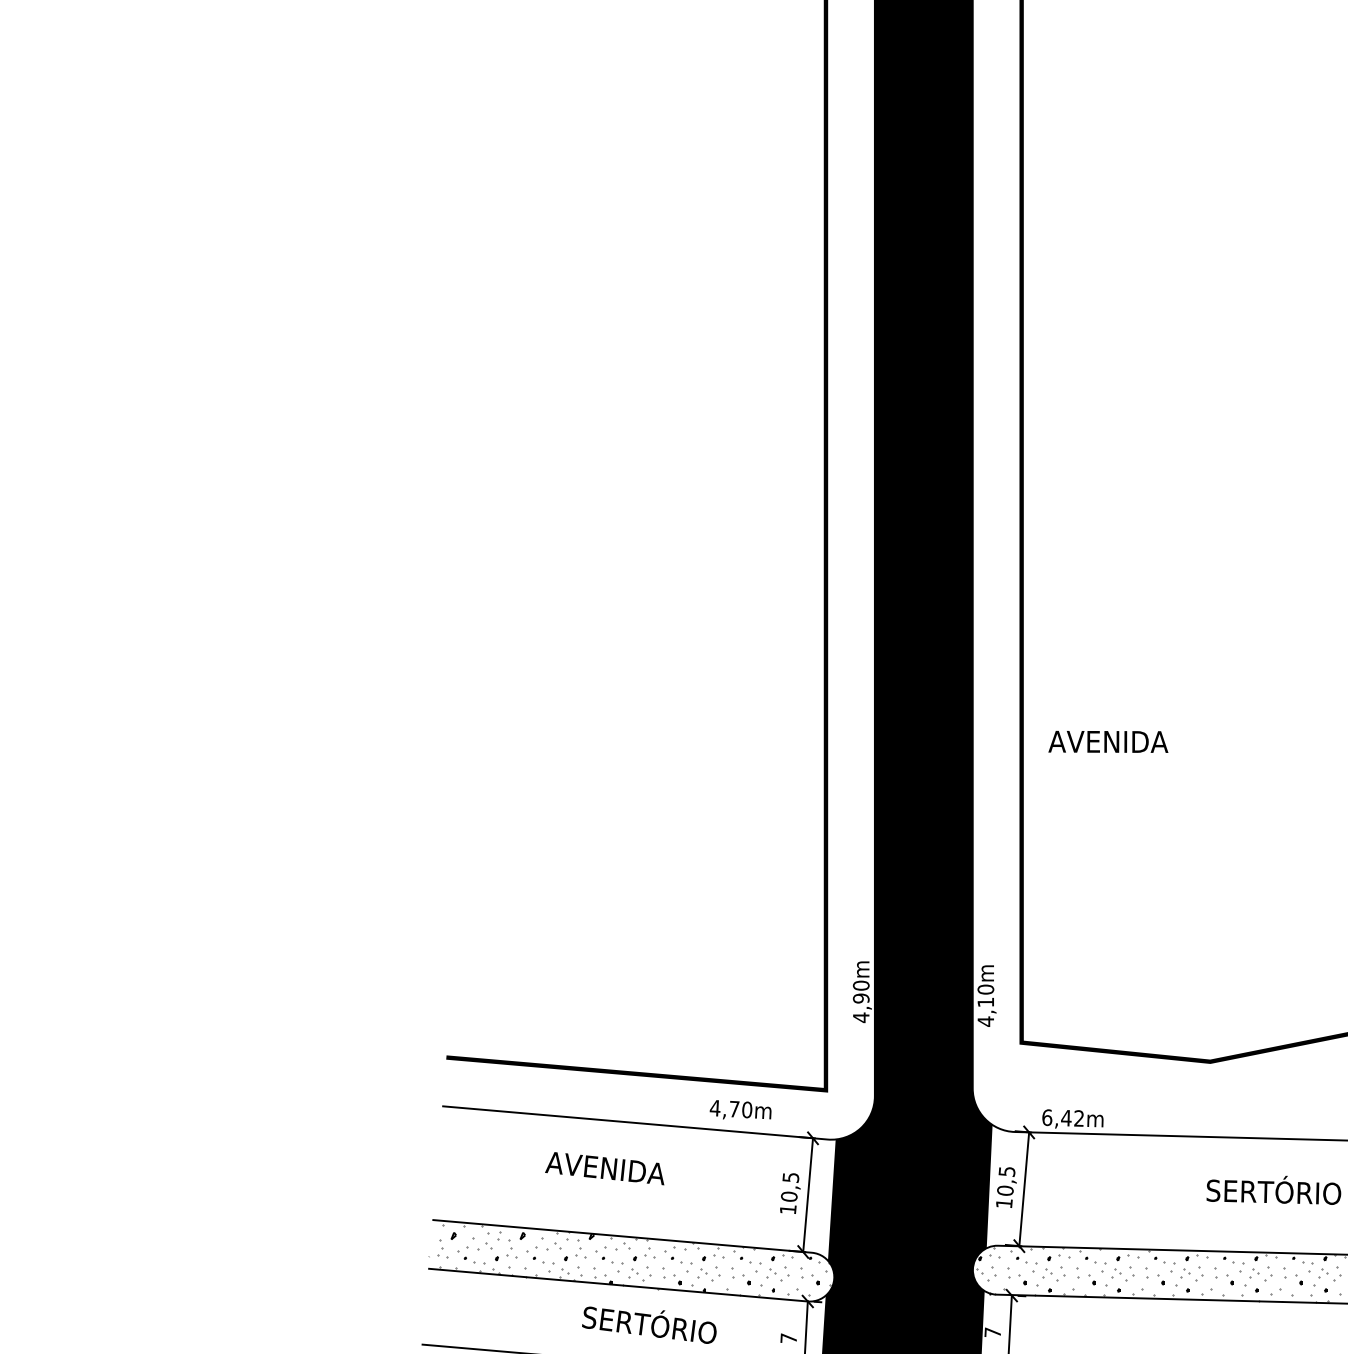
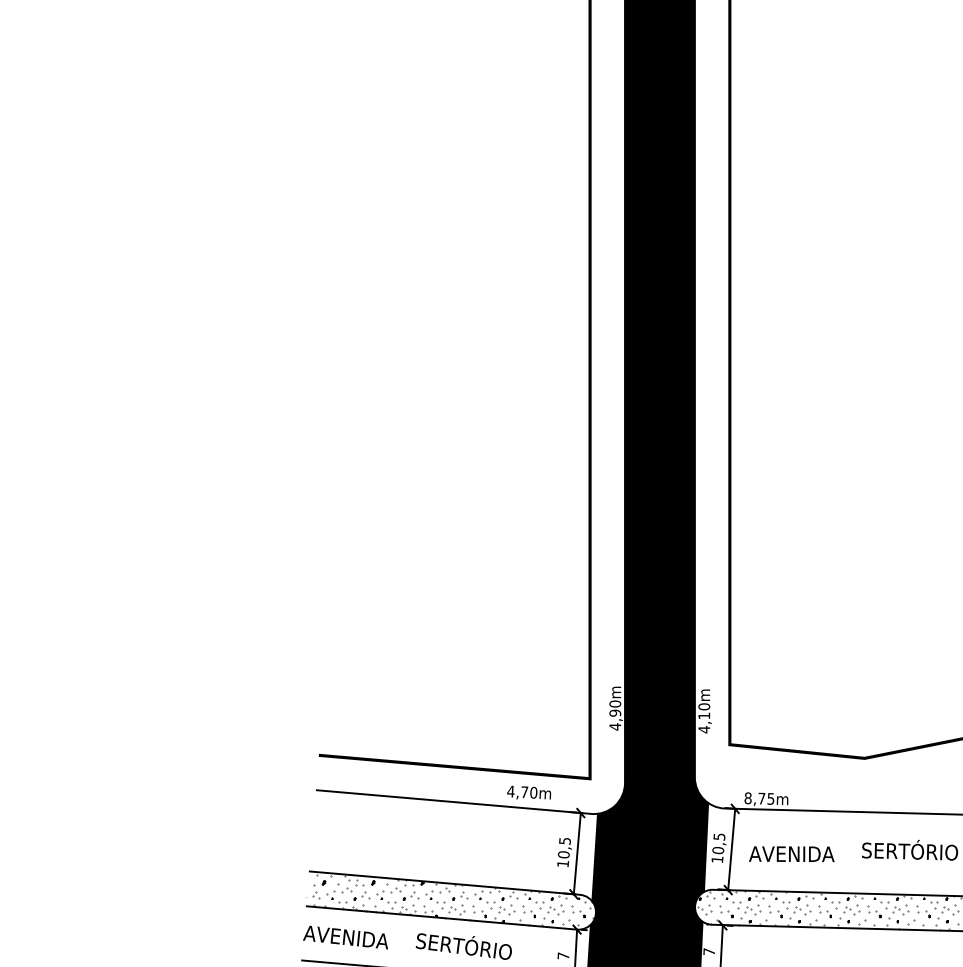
text: (1108, 741) -> (791, 853), moved
text: (1062, 1117) -> (759, 798), 6,42m -> 8,75m
text: (604, 1168) -> (345, 937), moved

